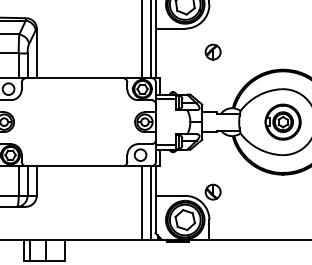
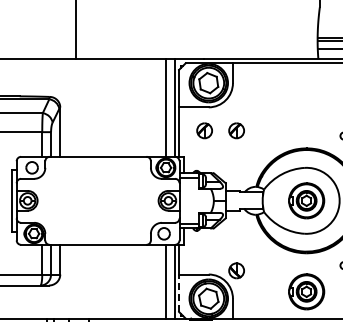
part: (180, 51) -> (204, 130), added
part: (282, 212) -> (306, 291), added
line: (155, 214) -> (179, 293), solid -> dashed

